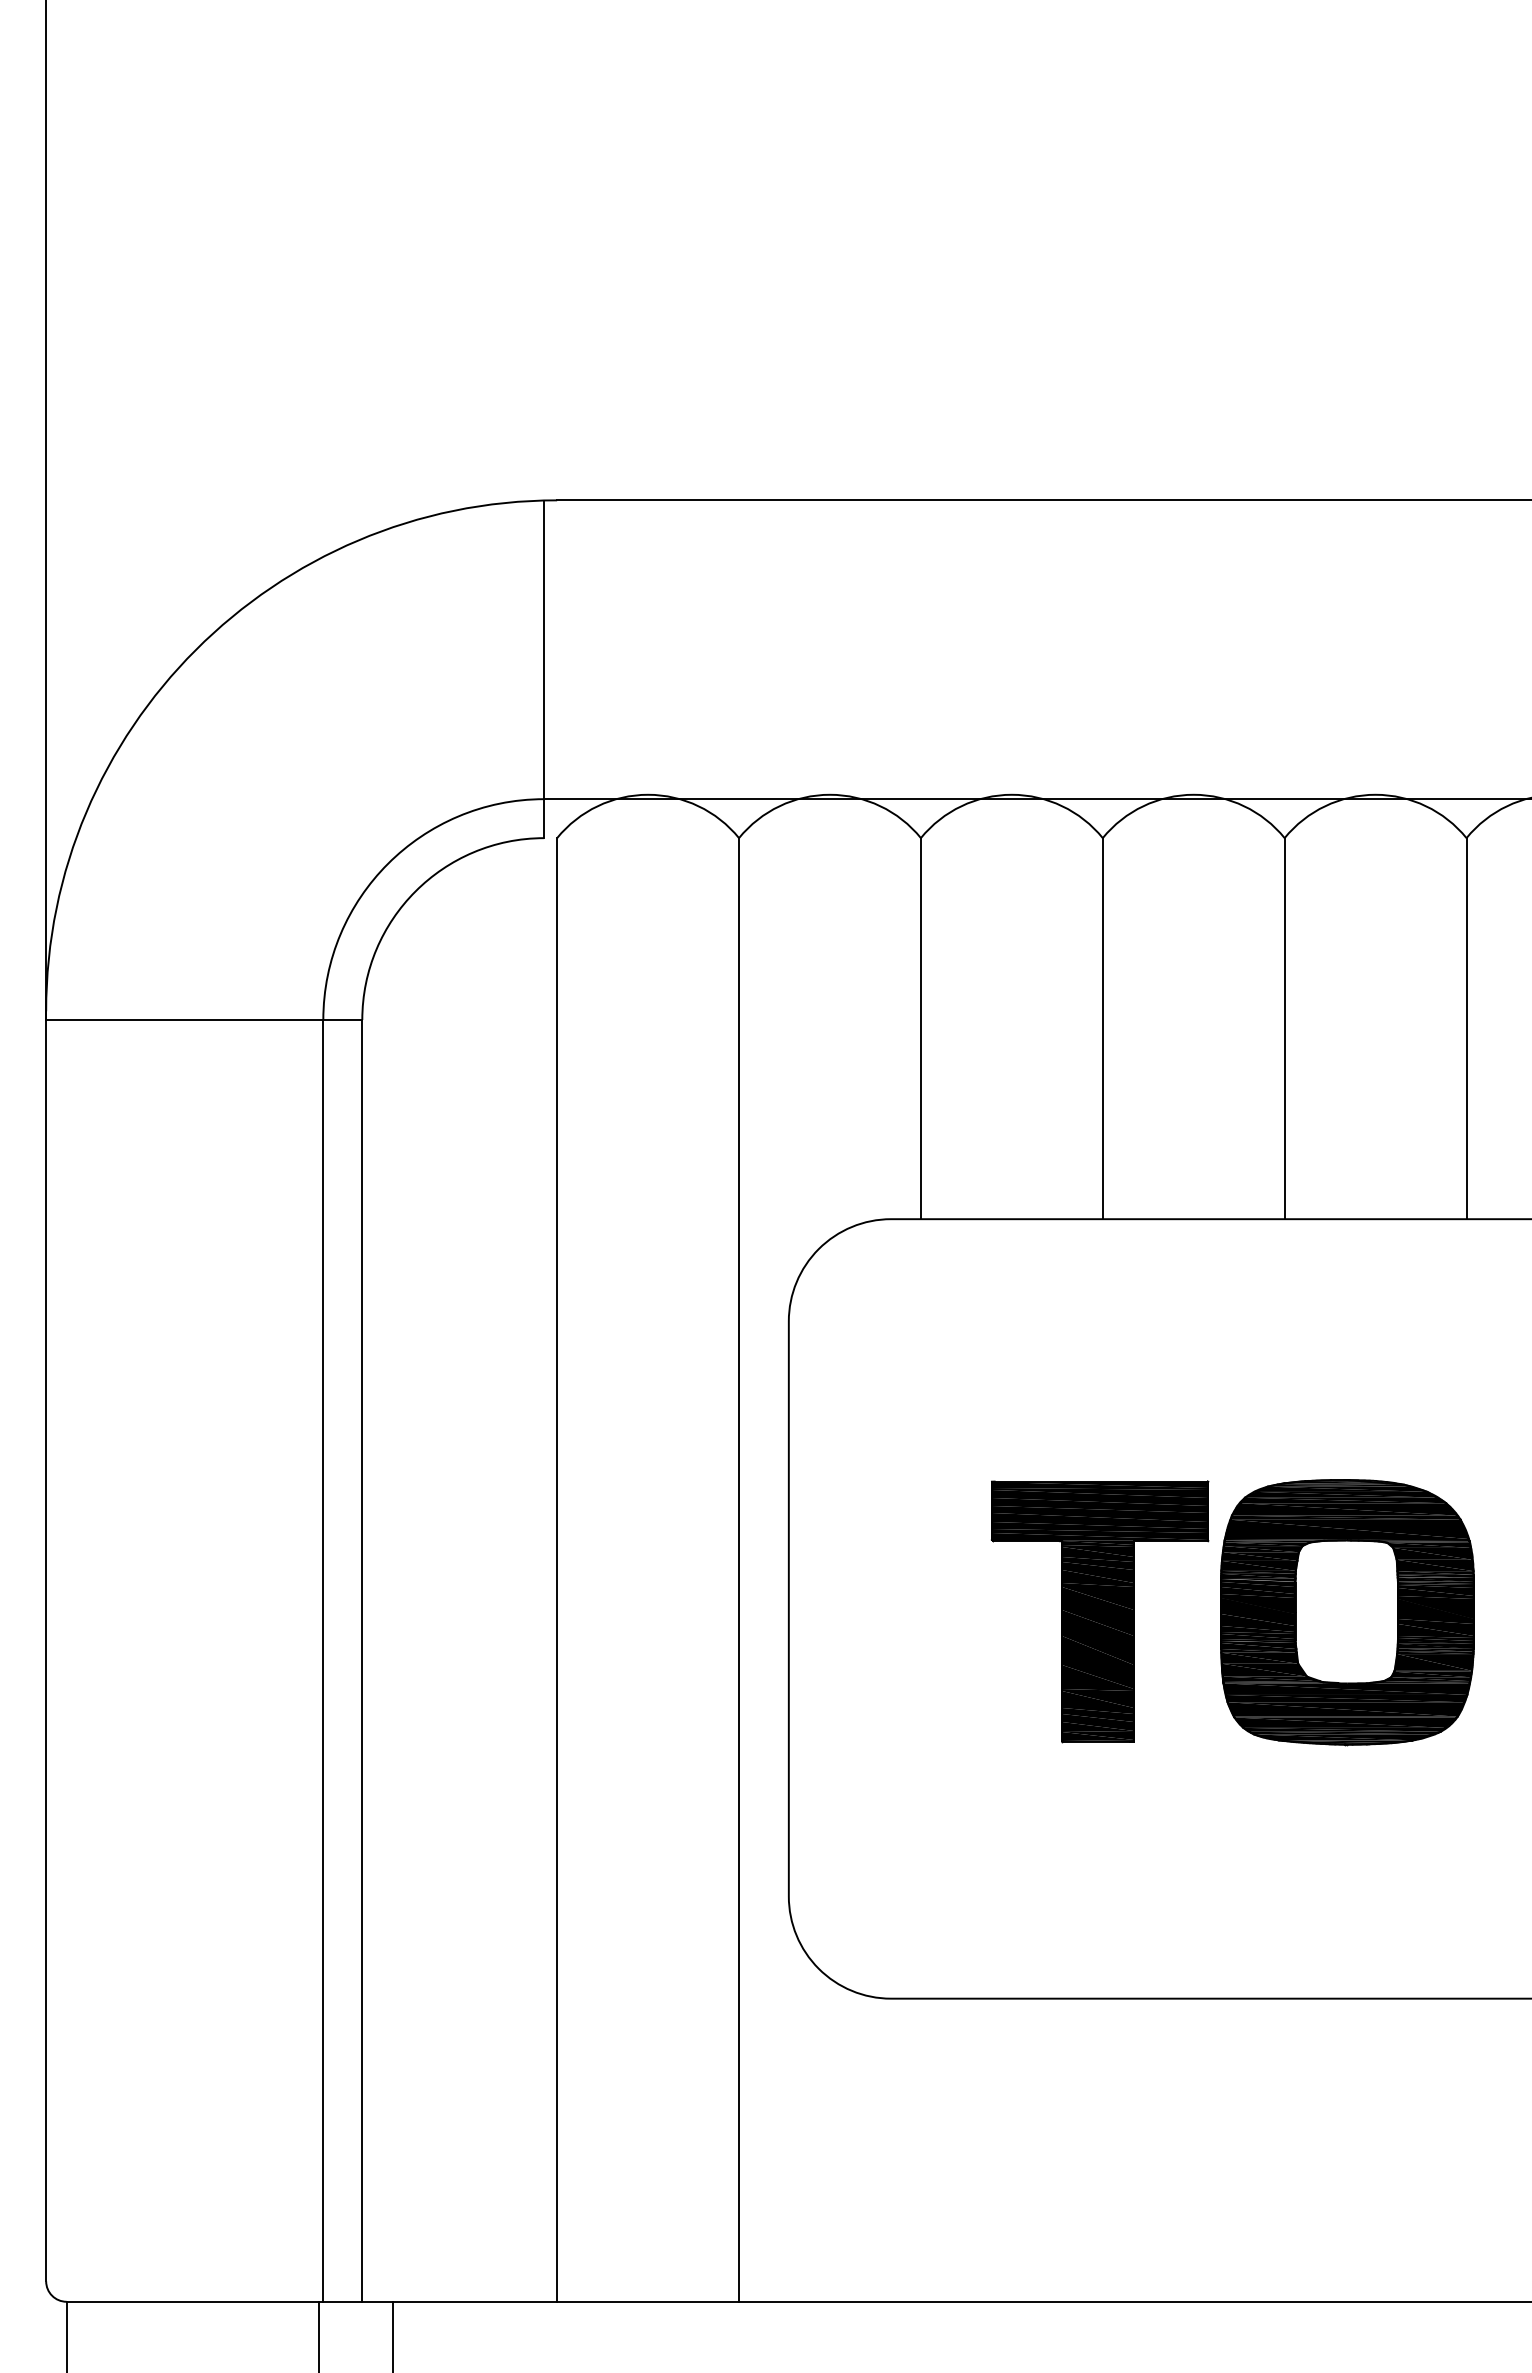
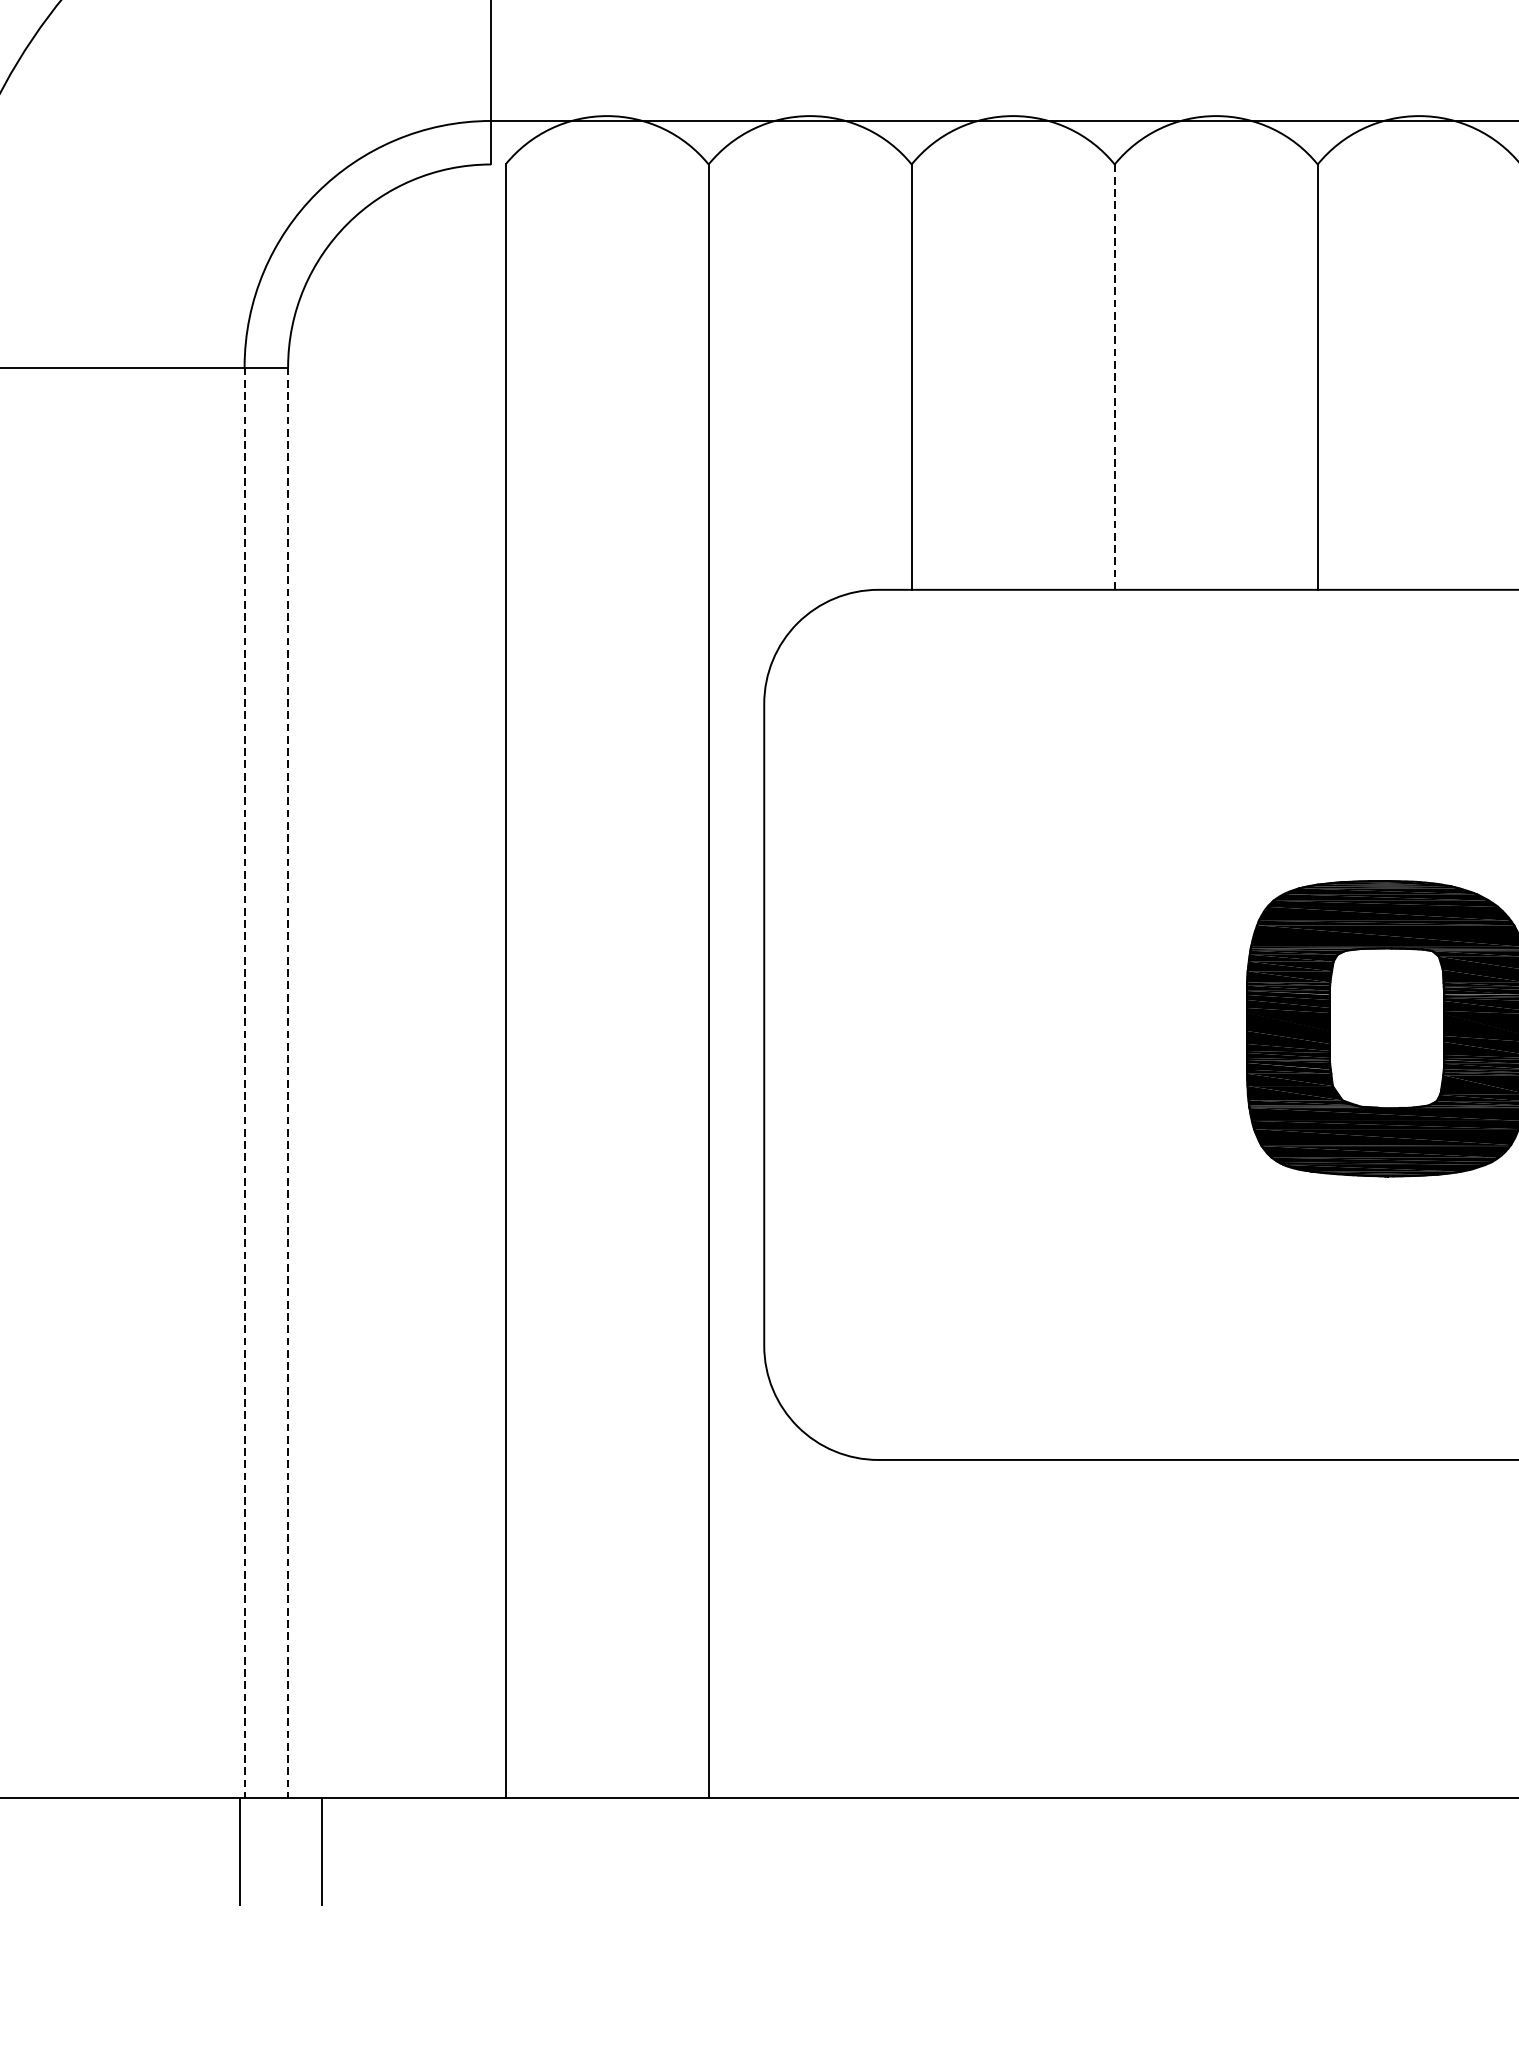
line: (1102, 1028) -> (1114, 376), solid -> dashed
part: (1100, 1611) -> (1112, 1027), removed
line: (323, 1660) -> (244, 1082), solid -> dashed
line: (362, 1660) -> (288, 1082), solid -> dashed

